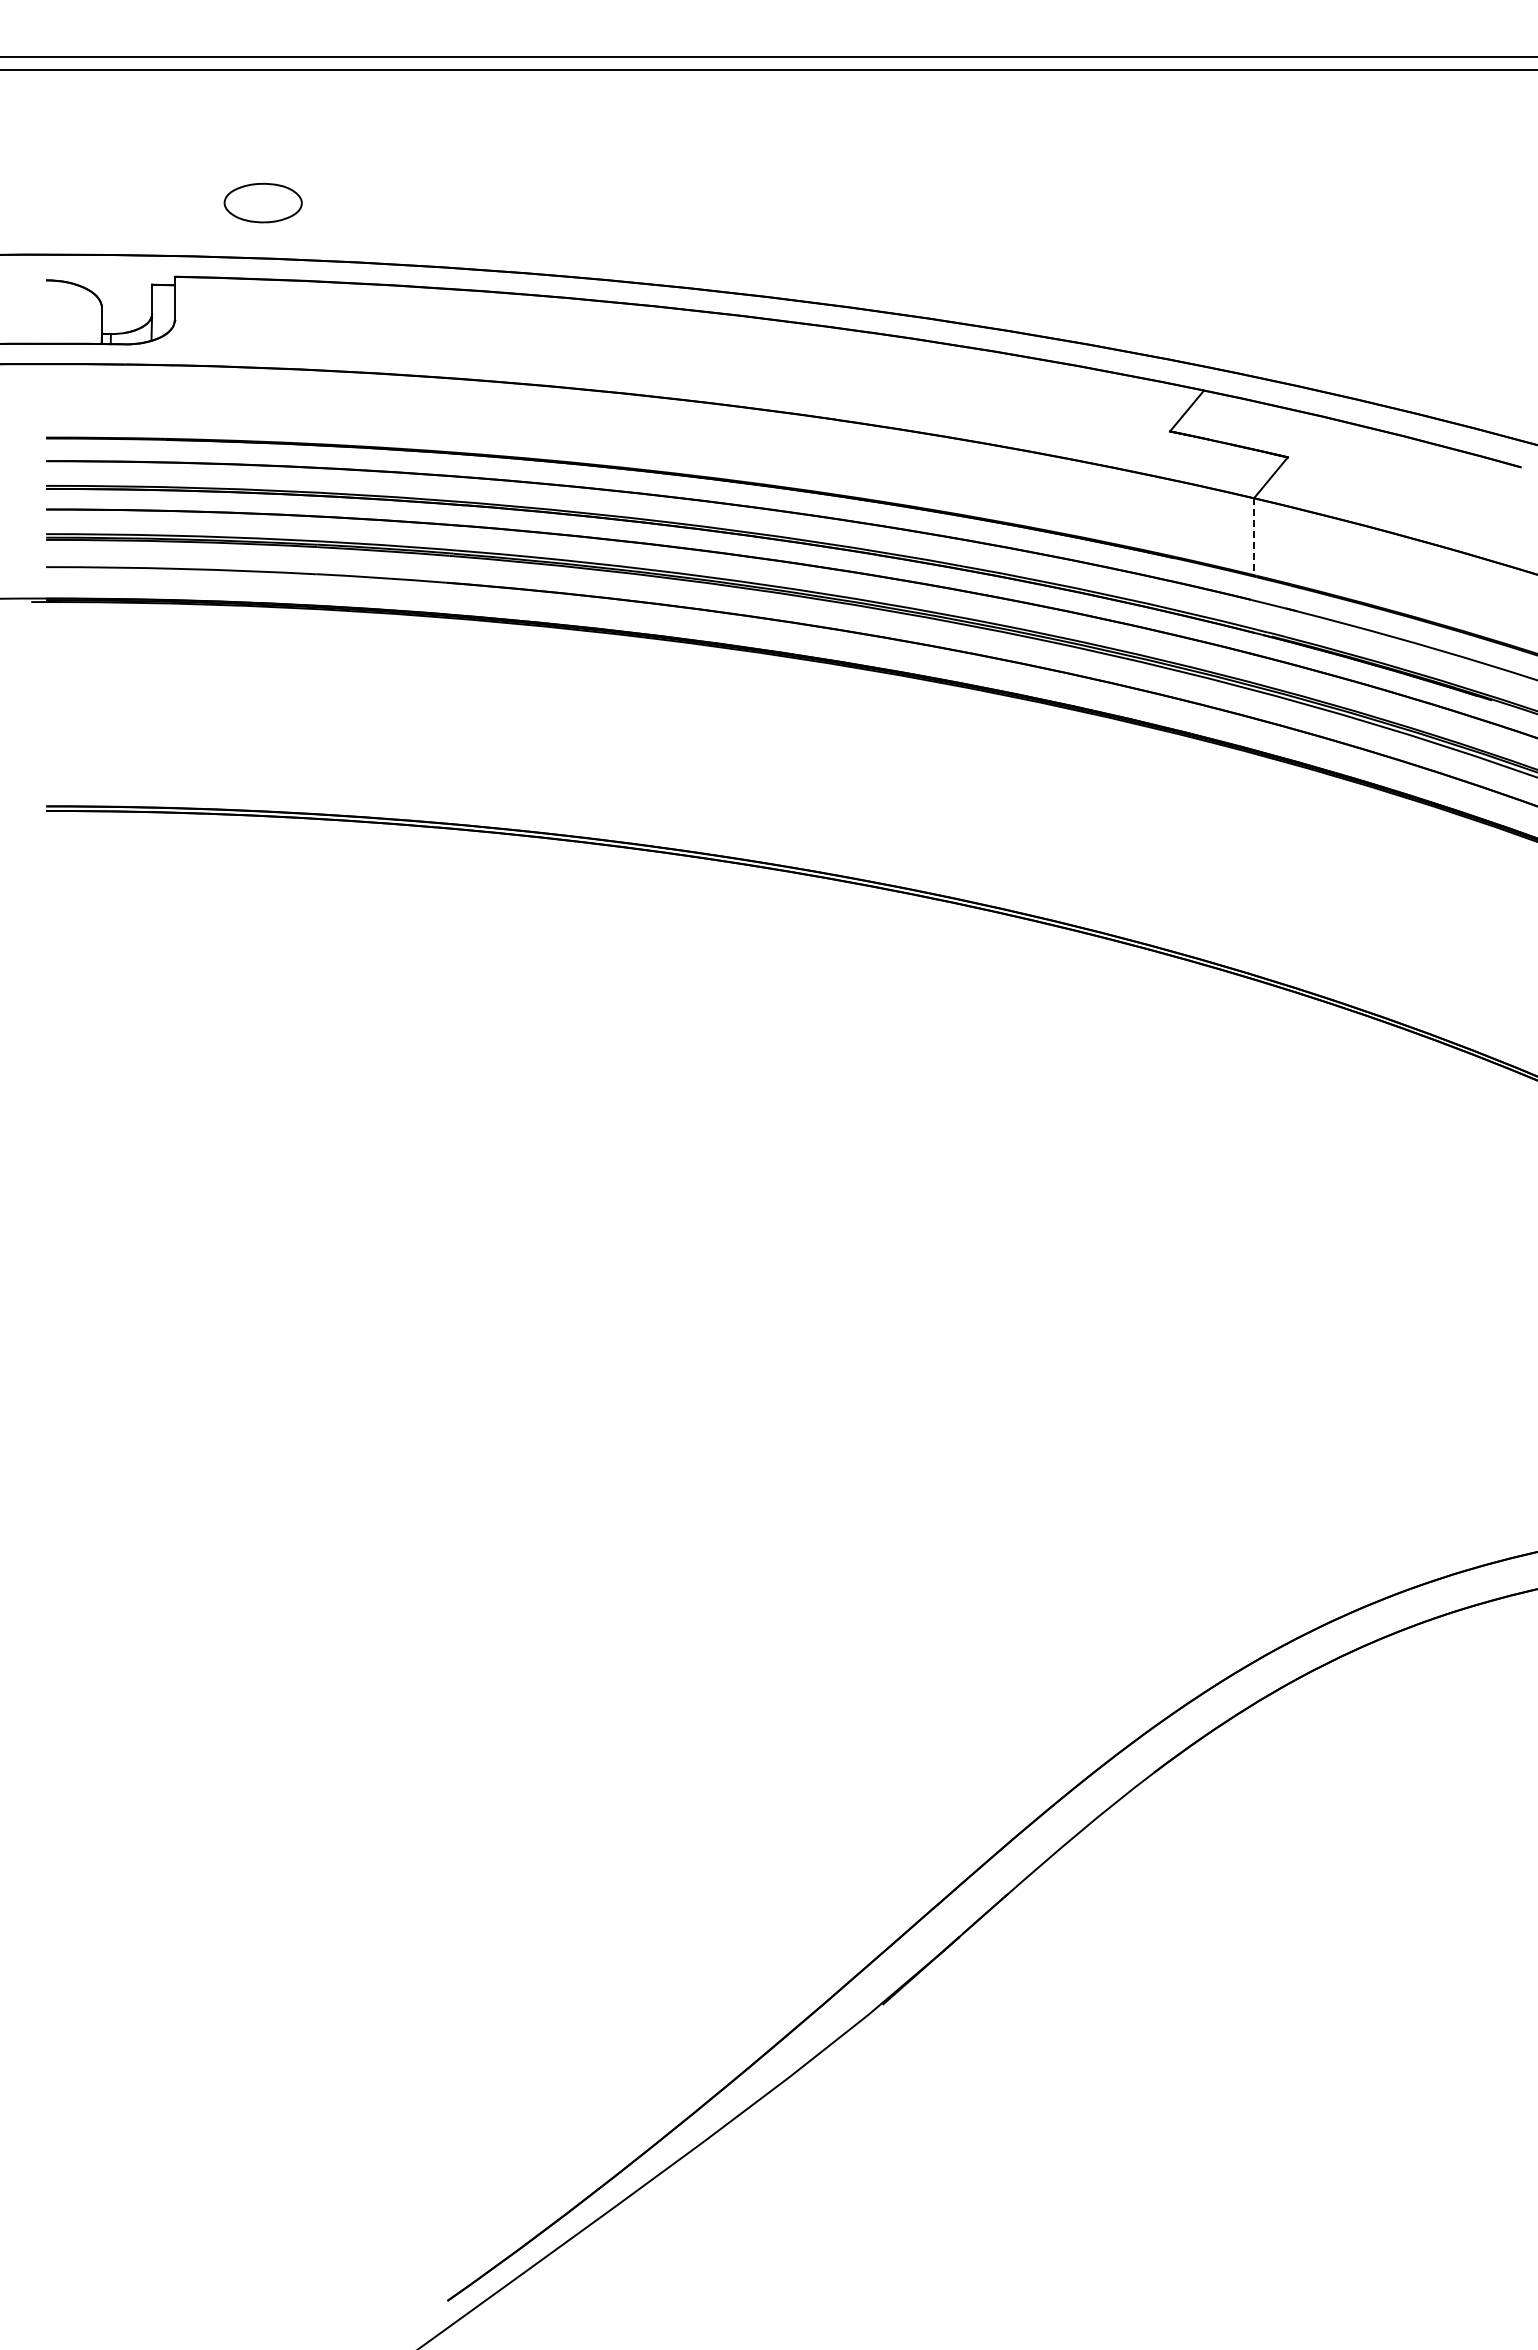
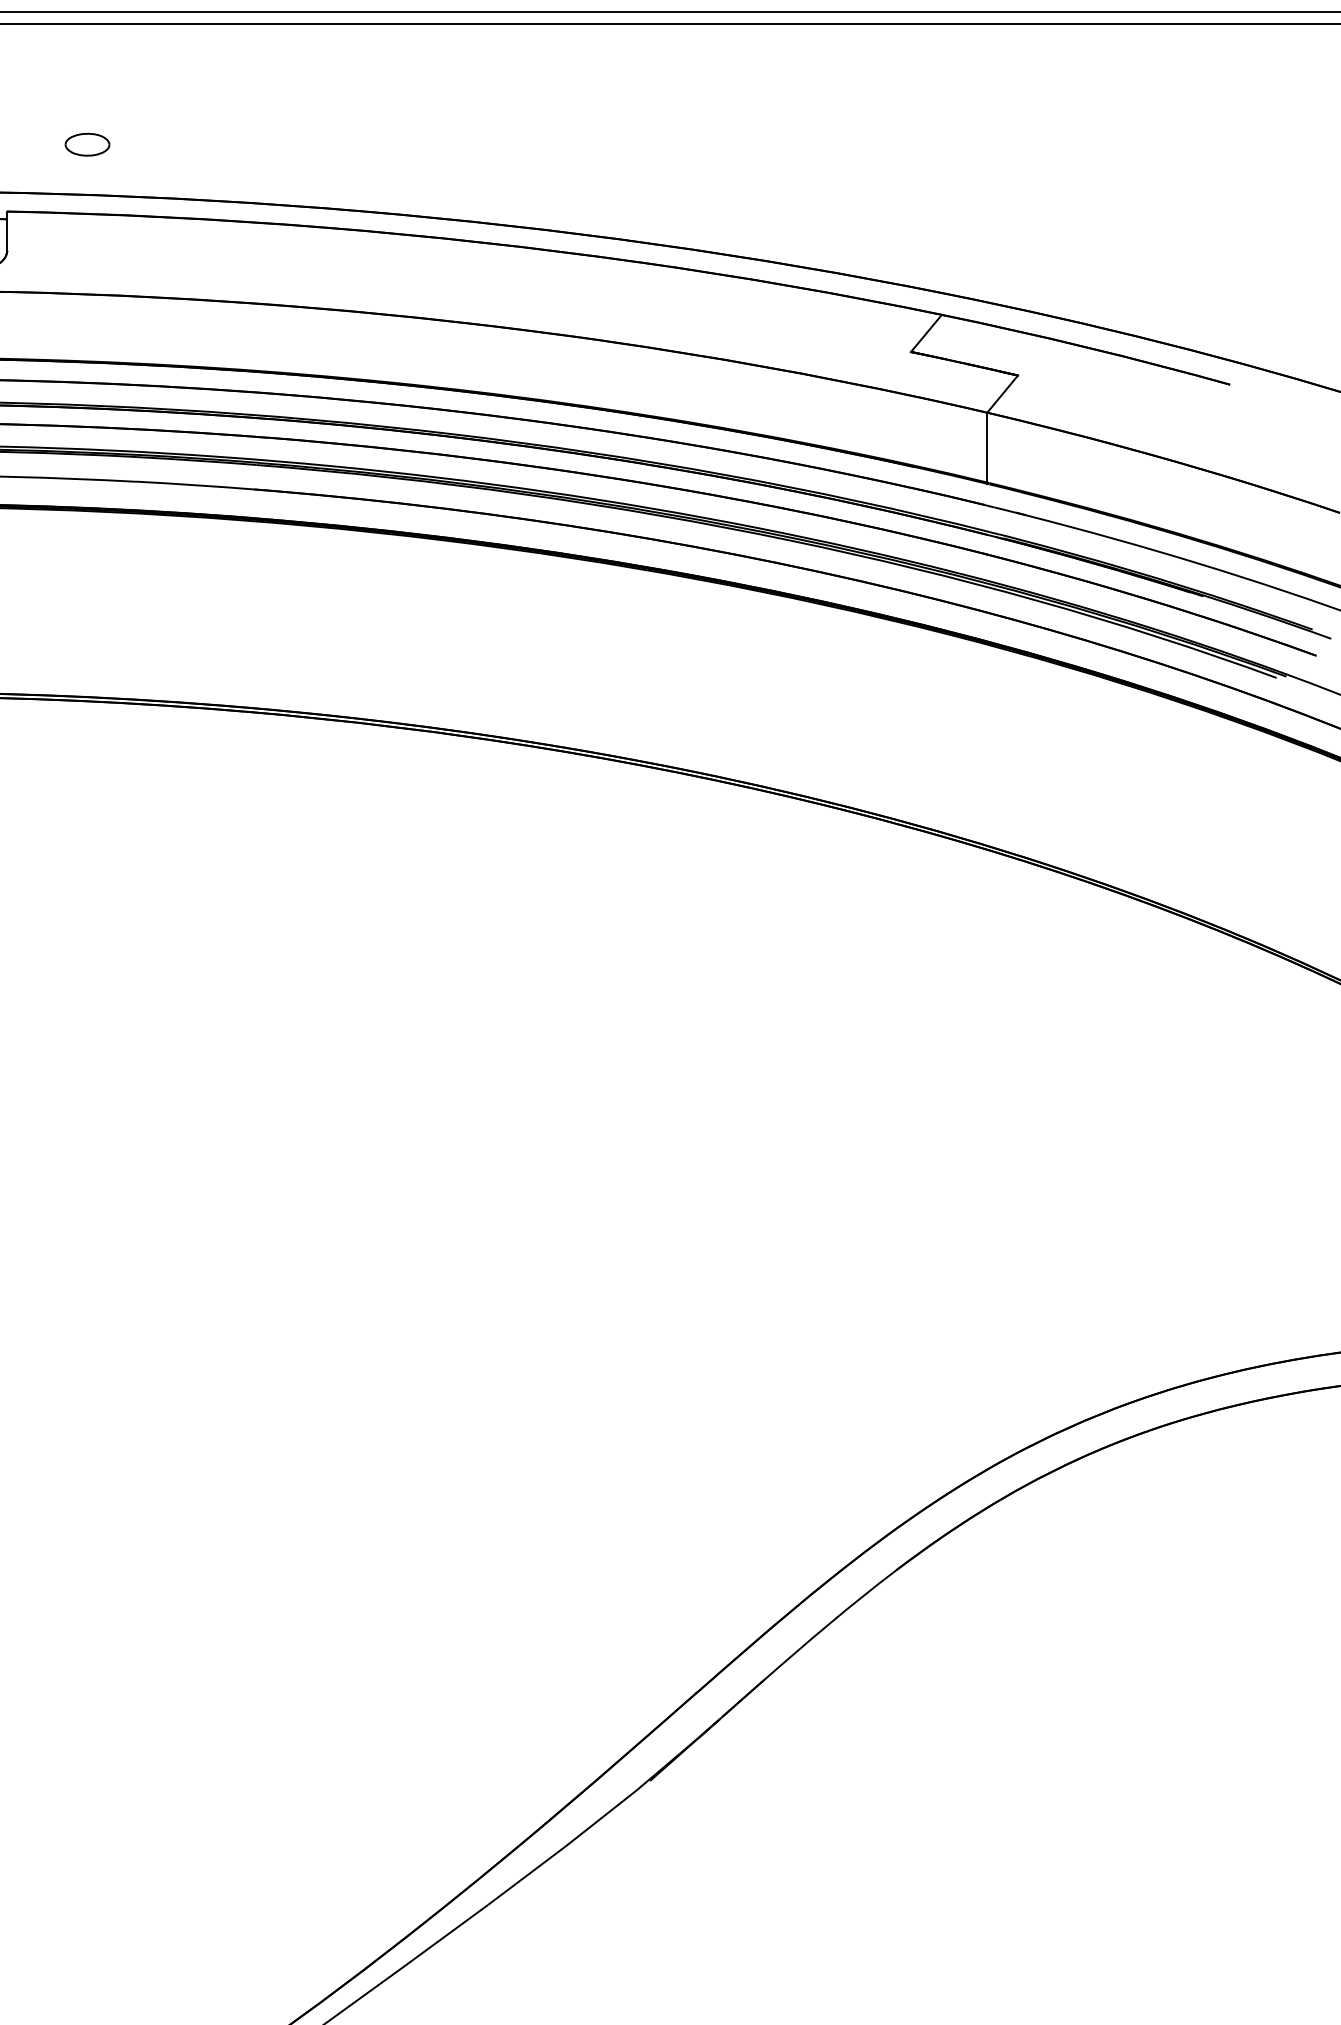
part: (263, 203) -> (87, 144), size x0.62
line: (1254, 538) -> (987, 449), dashed -> solid

